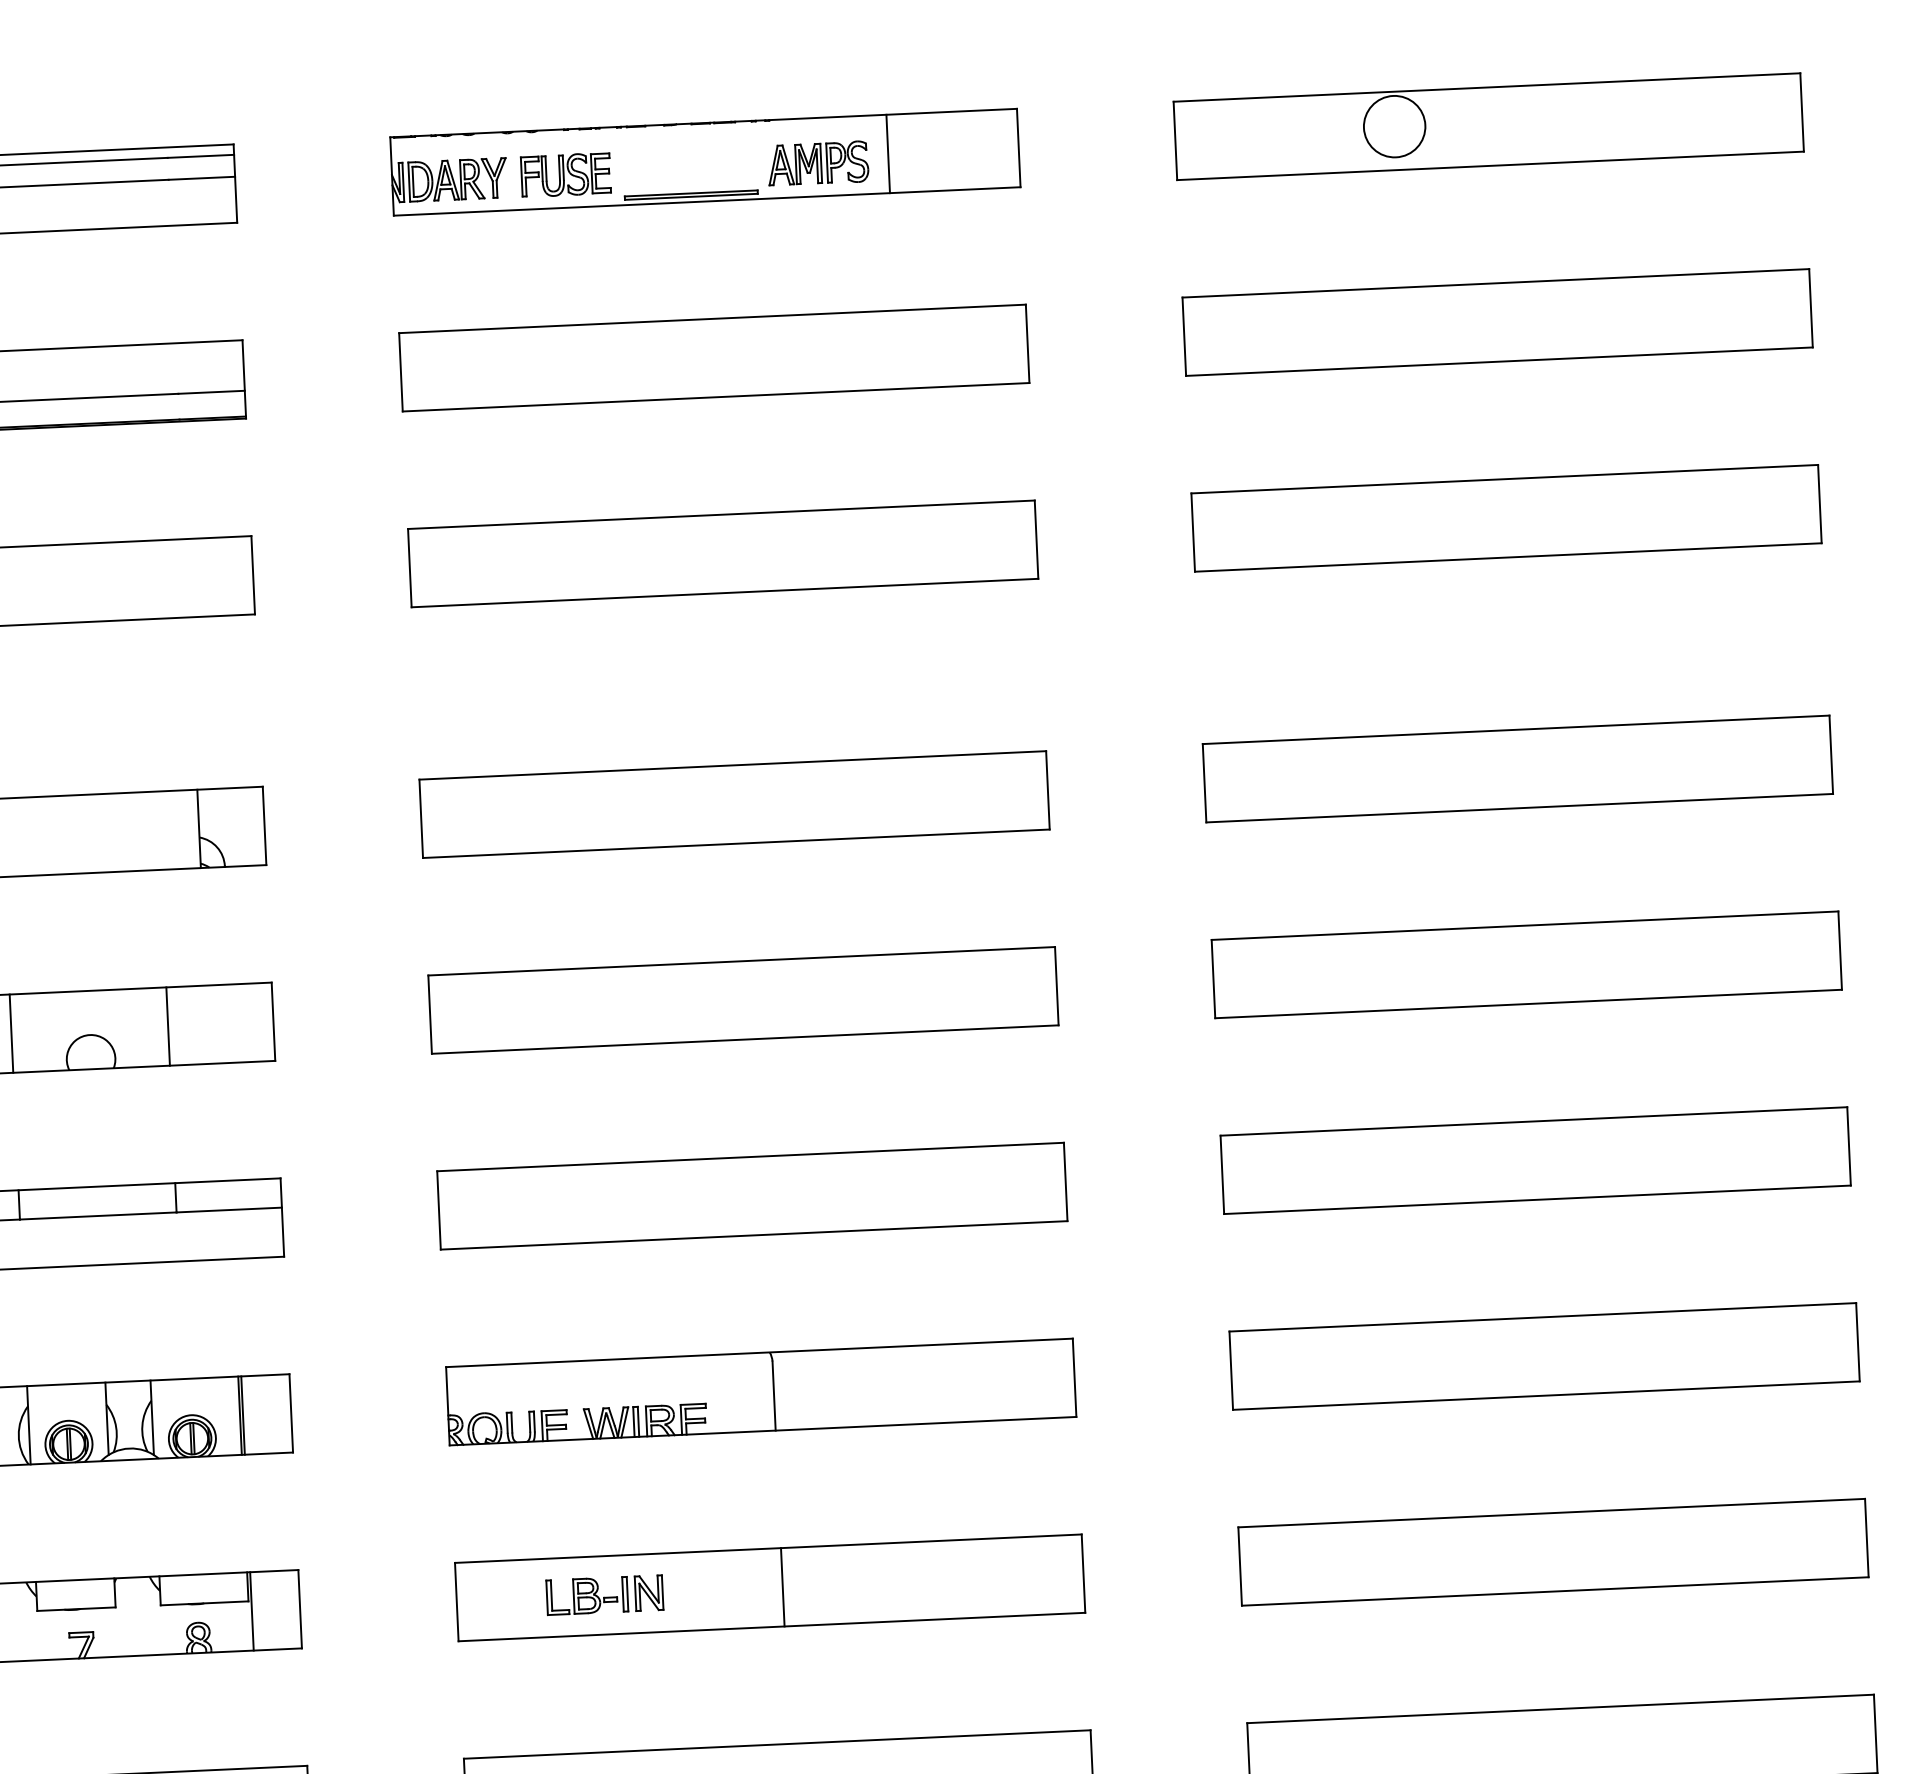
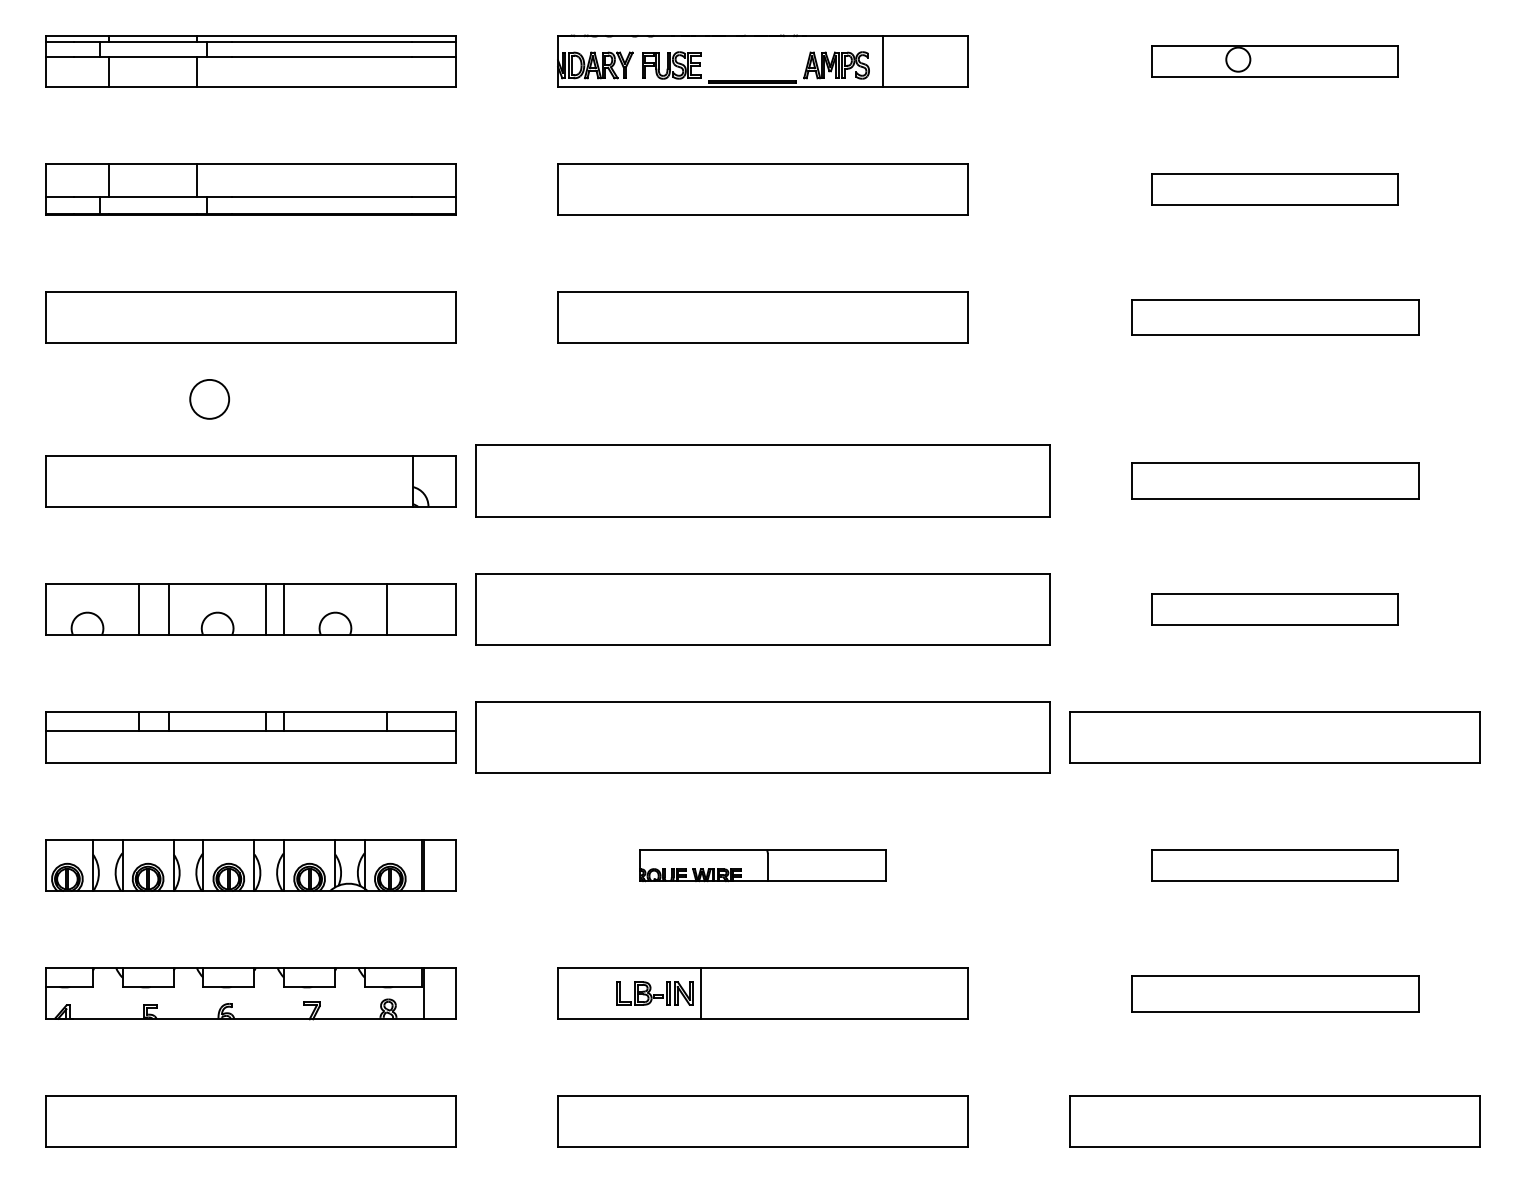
part: (1487, 127) -> (1274, 61), size x0.6
part: (1496, 322) -> (1274, 189), size x0.6
part: (1505, 518) -> (1274, 317), size x0.7
part: (1516, 769) -> (1274, 481), size x0.7
part: (733, 804) -> (762, 481), size x1.4
part: (1525, 964) -> (1274, 609), size x0.6
part: (742, 1000) -> (762, 609), size x1.4
part: (751, 1196) -> (762, 737), size x1.4
part: (1543, 1356) -> (1274, 865), size x0.6
part: (760, 1391) -> (762, 865), size x0.6
part: (1552, 1552) -> (1274, 993), size x0.7
line: (783, 1587) -> (701, 993), moved

